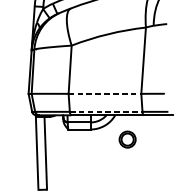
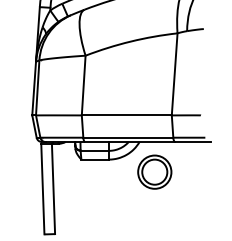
line: (104, 93) -> (126, 115), dashed -> solid
line: (106, 111) -> (128, 137), dashed -> solid
part: (127, 139) -> (154, 171), size x1.67

